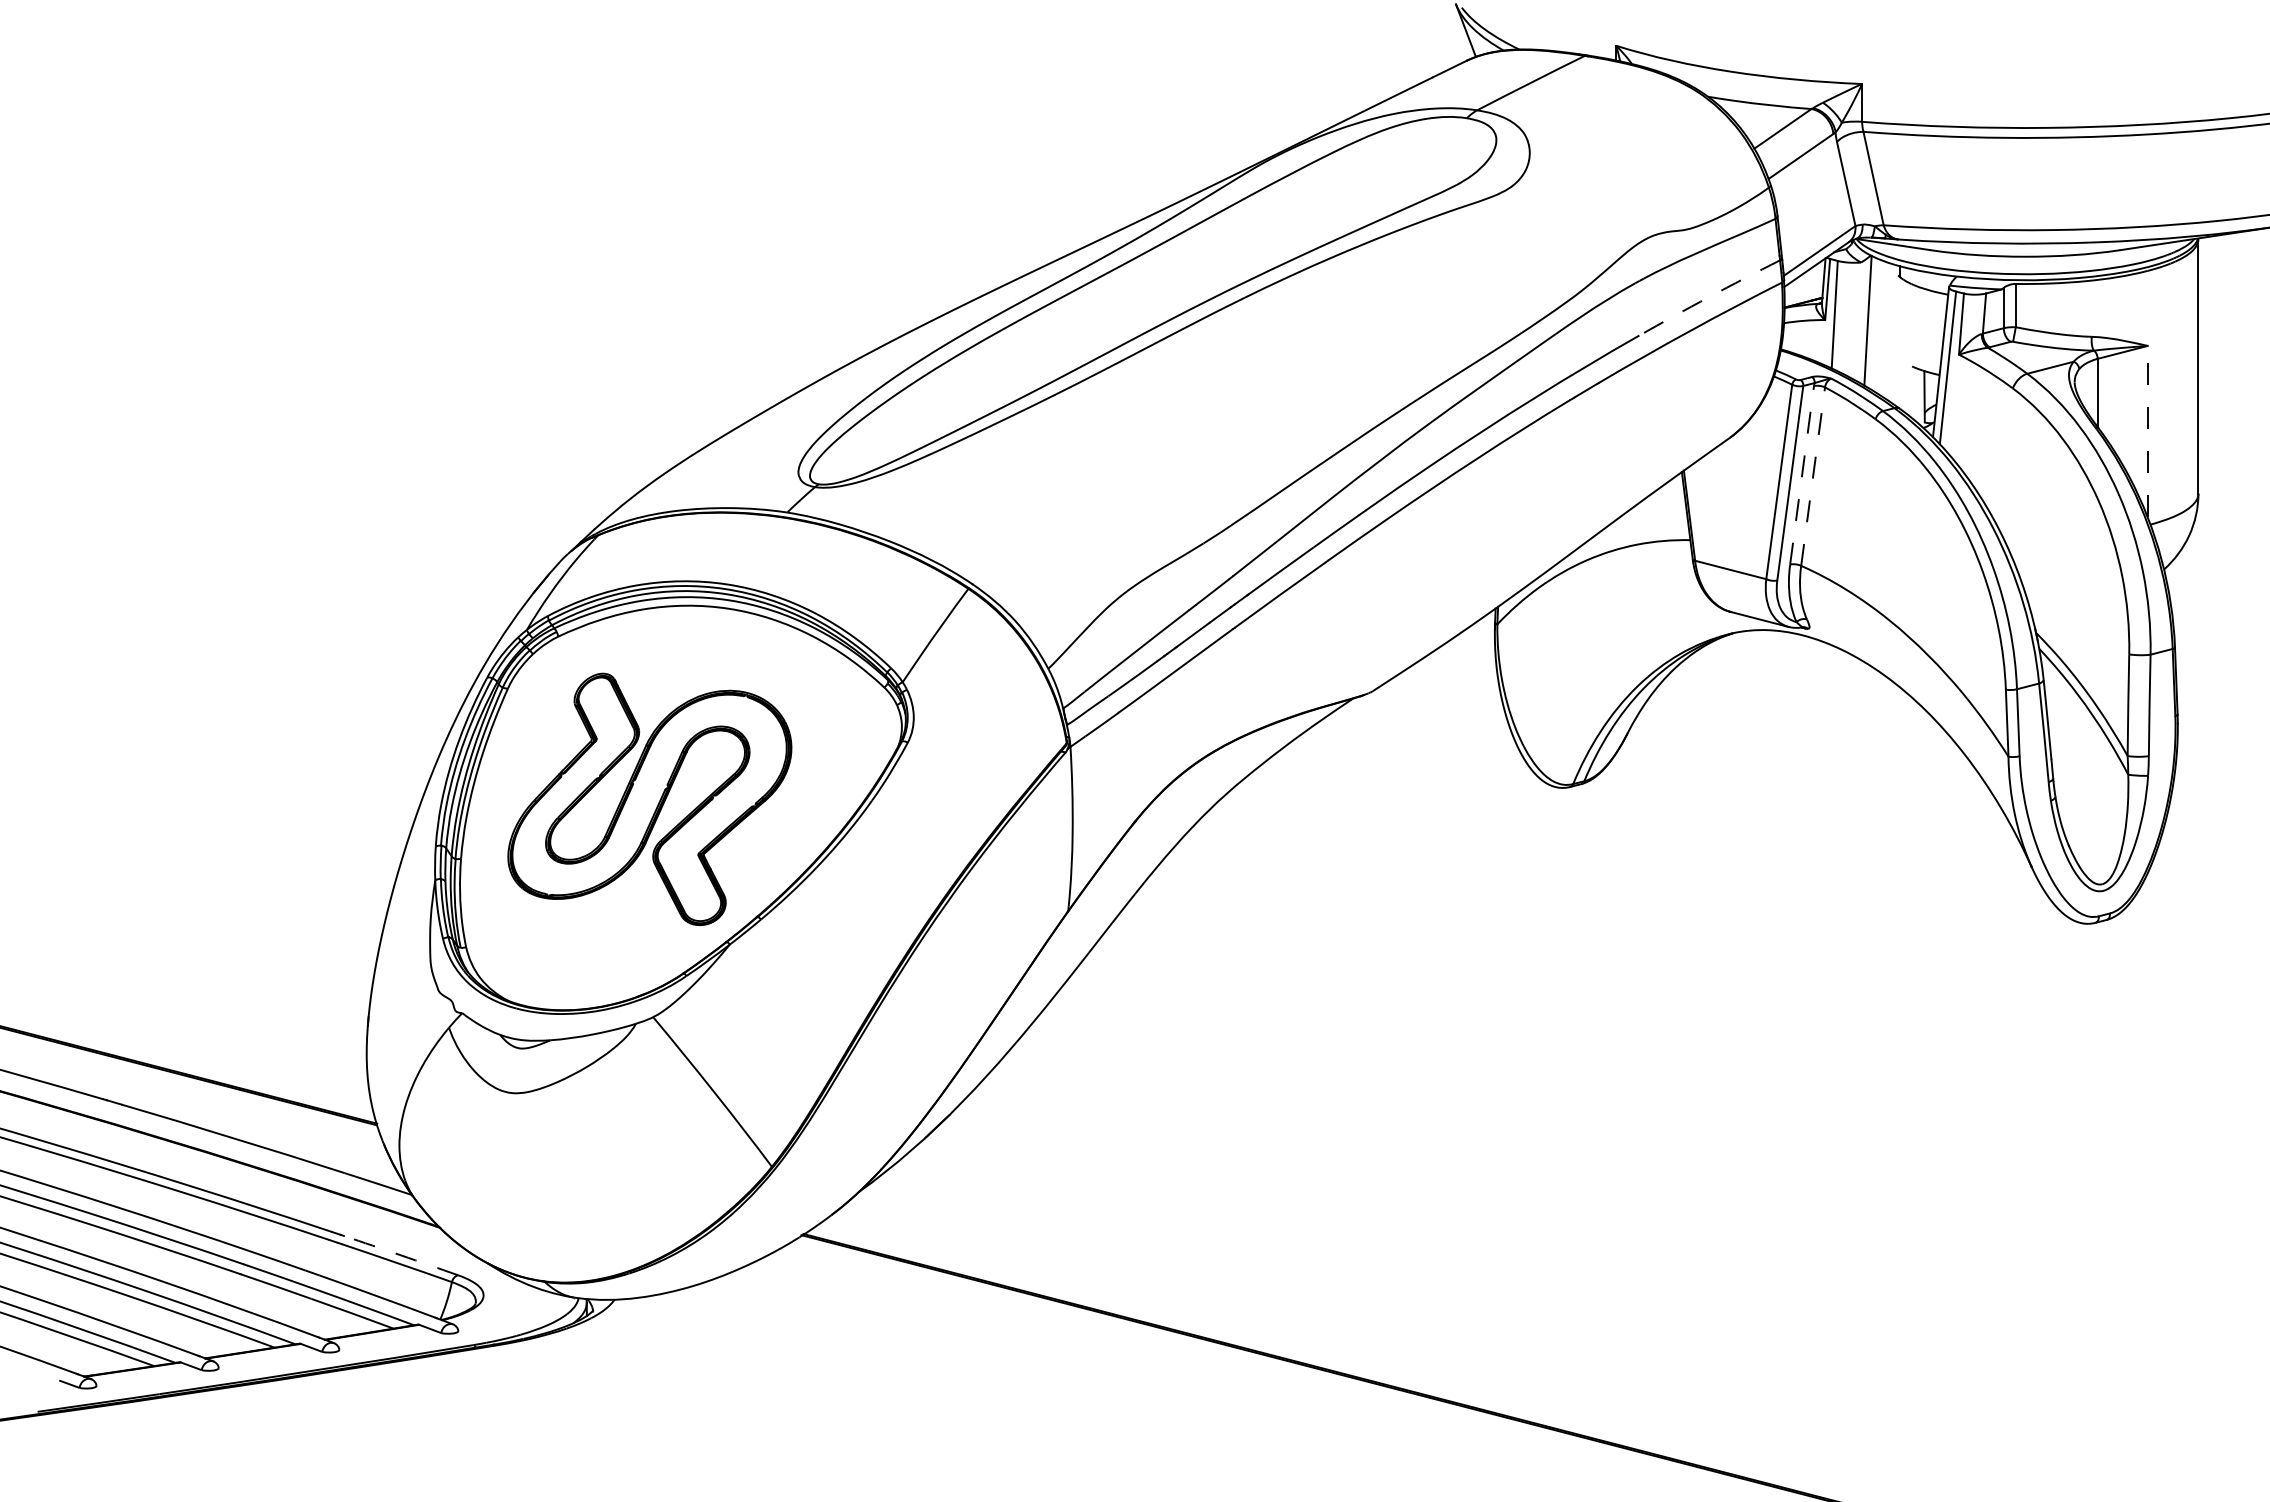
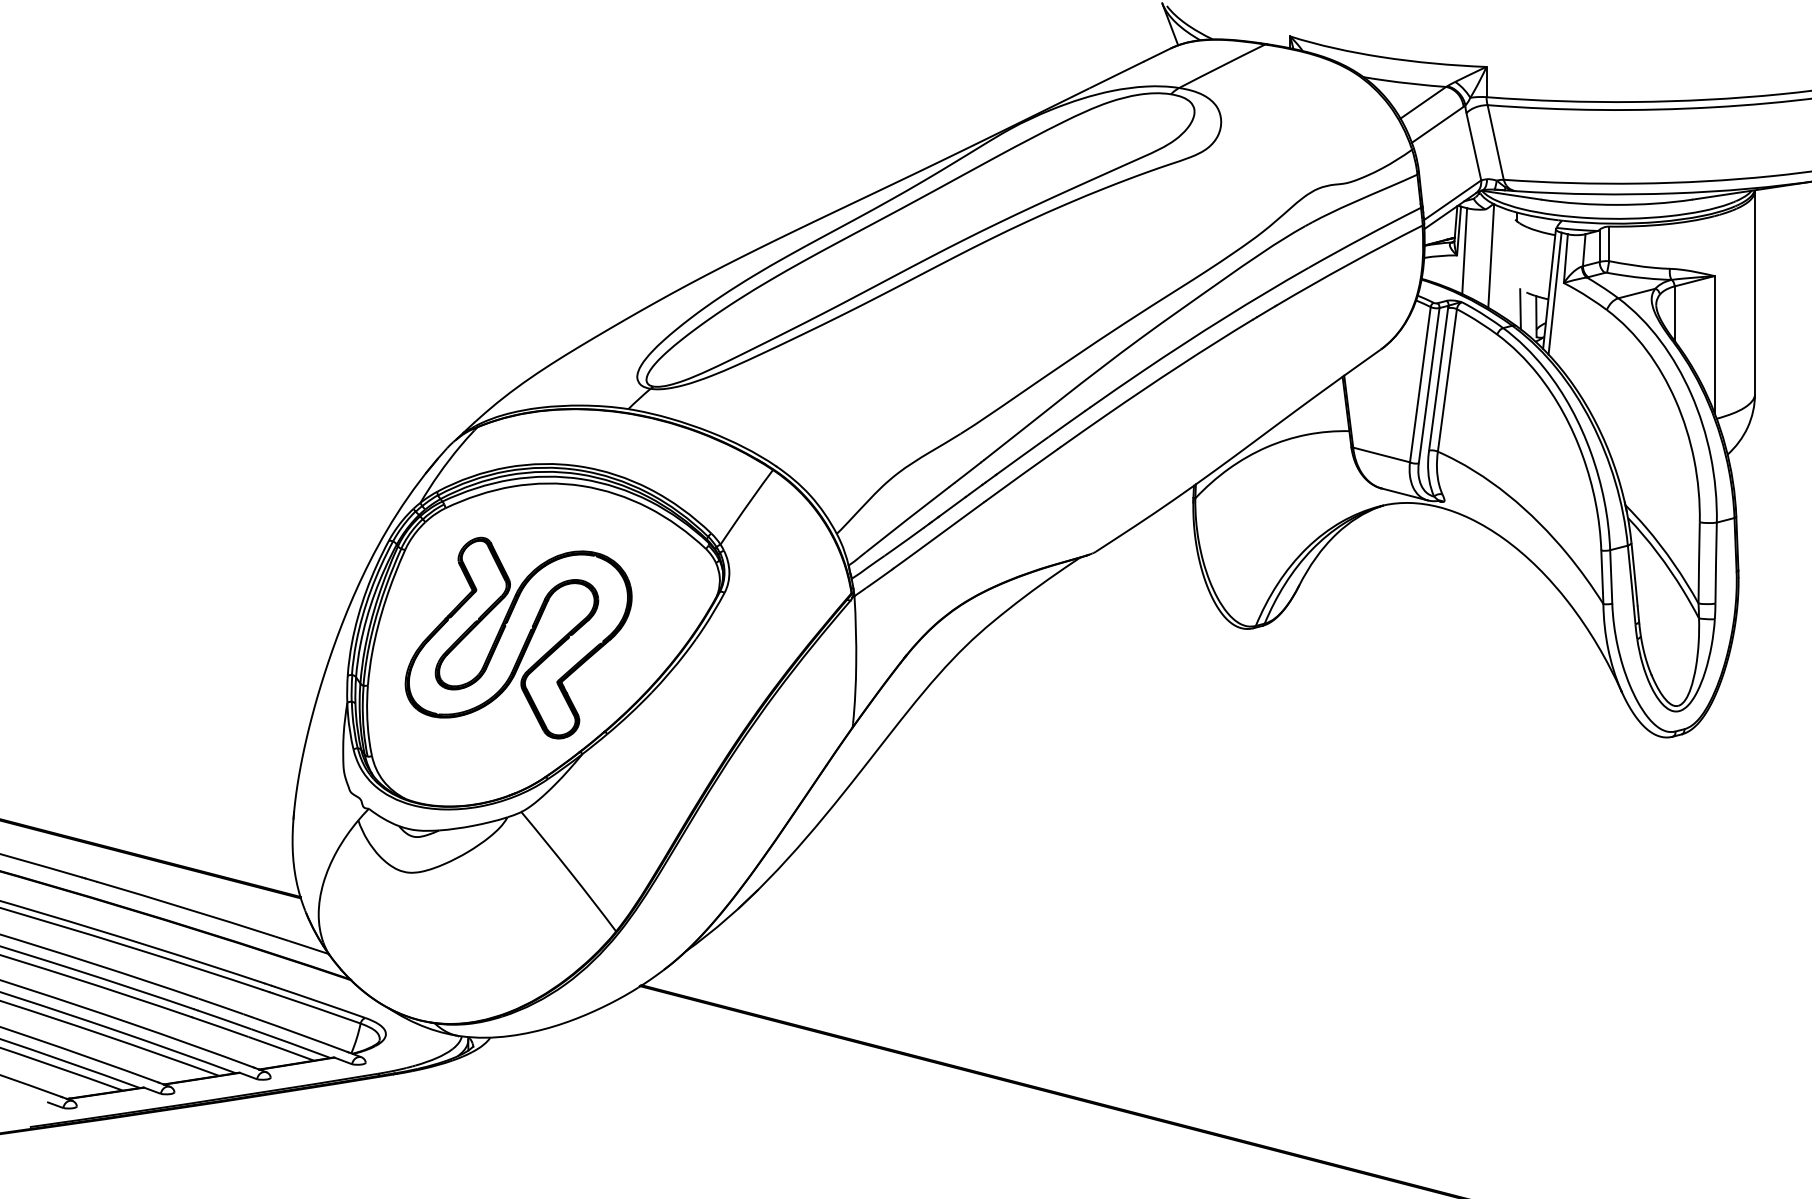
arc: (1709, 297) -> (1364, 237), dashed -> solid
line: (1904, 387) -> (1520, 309), added
line: (2147, 431) -> (1714, 344), dashed -> solid
line: (1802, 474) -> (1438, 378), dashed -> solid
line: (1813, 476) -> (1447, 380), dashed -> solid
arc: (401, 1255) -> (320, 1002), dashed -> solid

